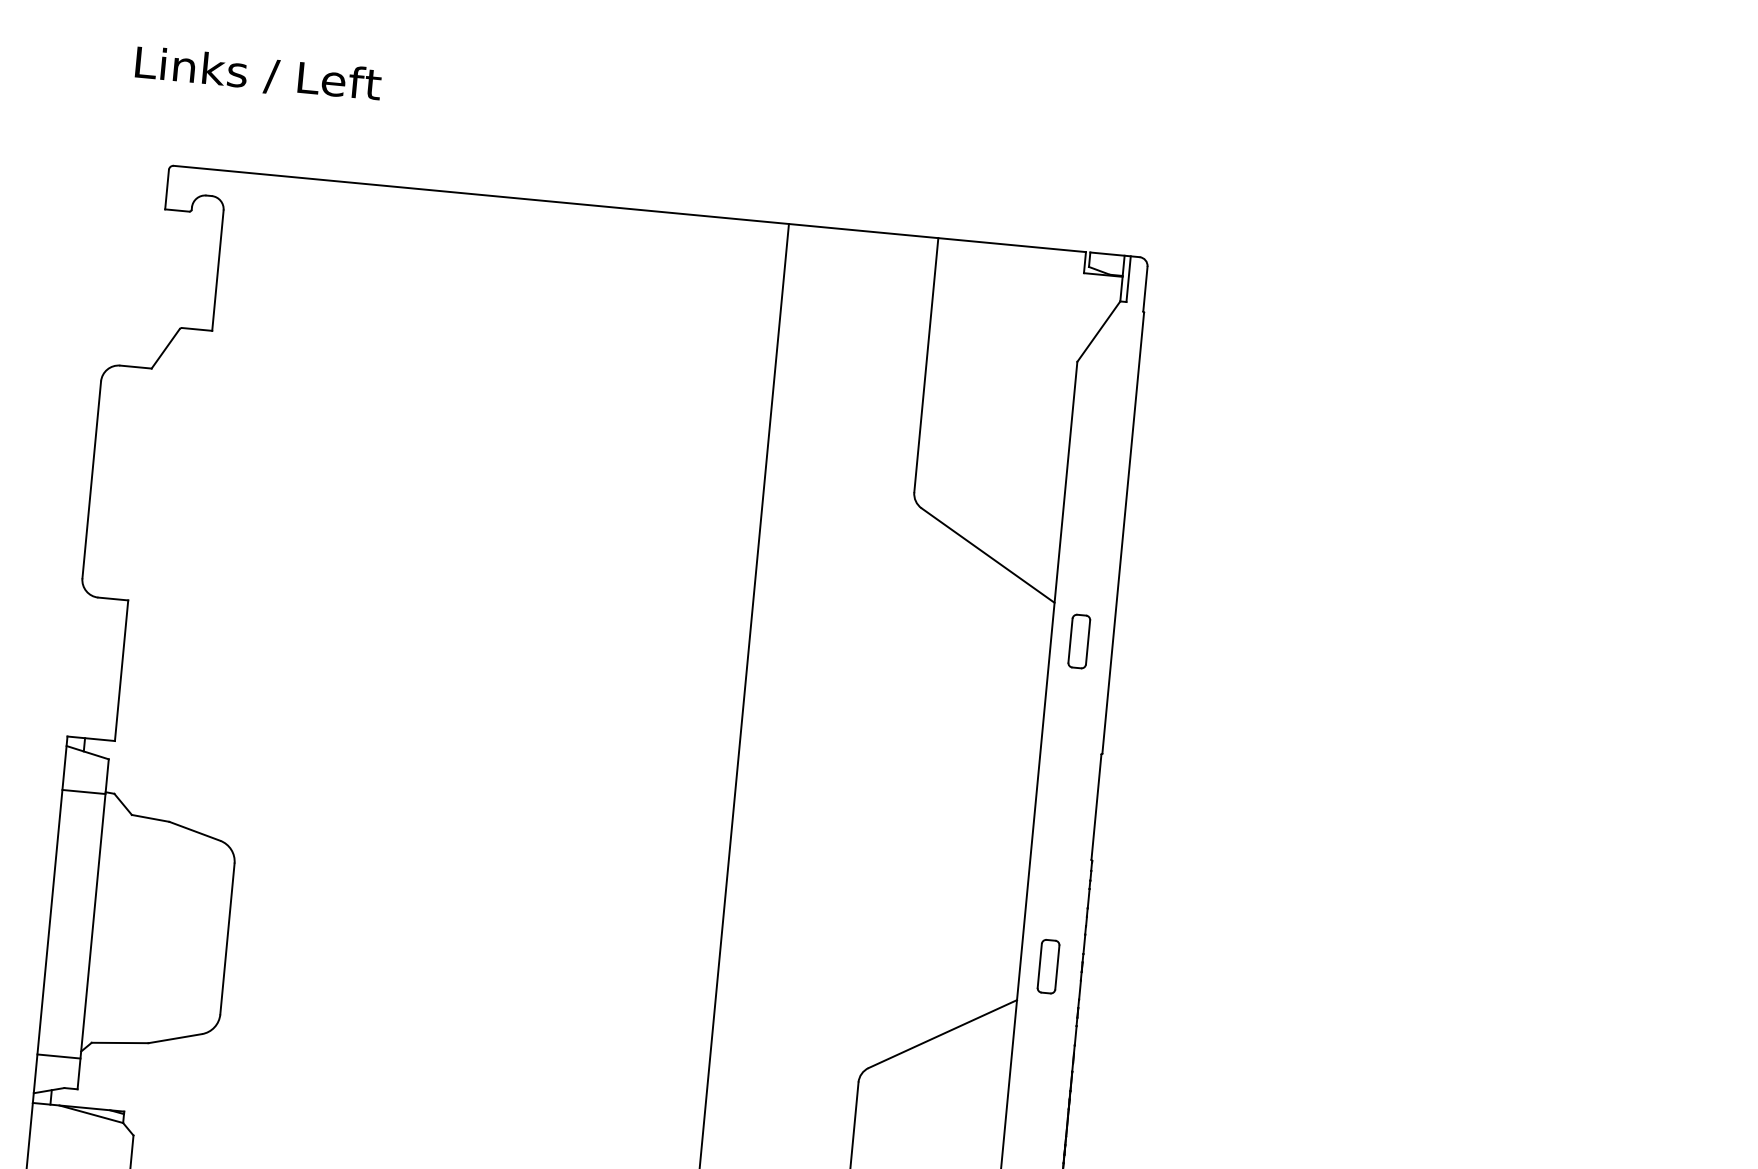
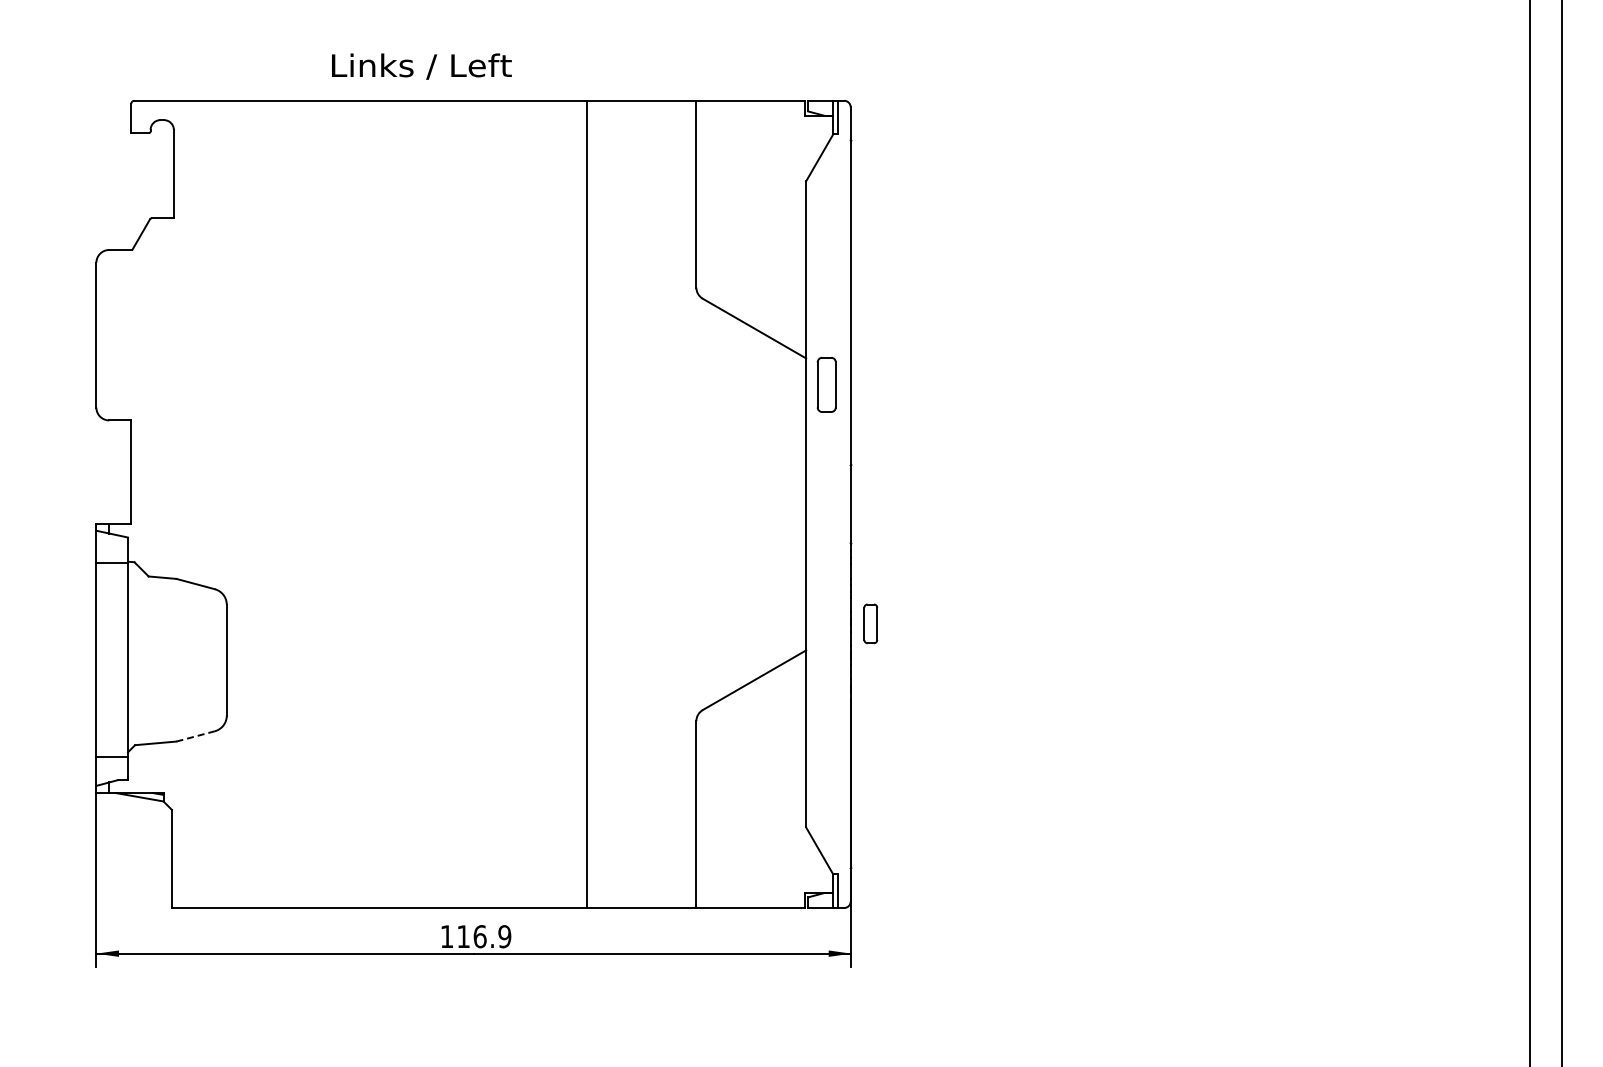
text: (257, 74) -> (421, 66), moved
part: (1078, 640) -> (826, 384), size x1.4
part: (1048, 966) -> (870, 623), moved
line: (175, 1038) -> (195, 736), solid -> dashed

